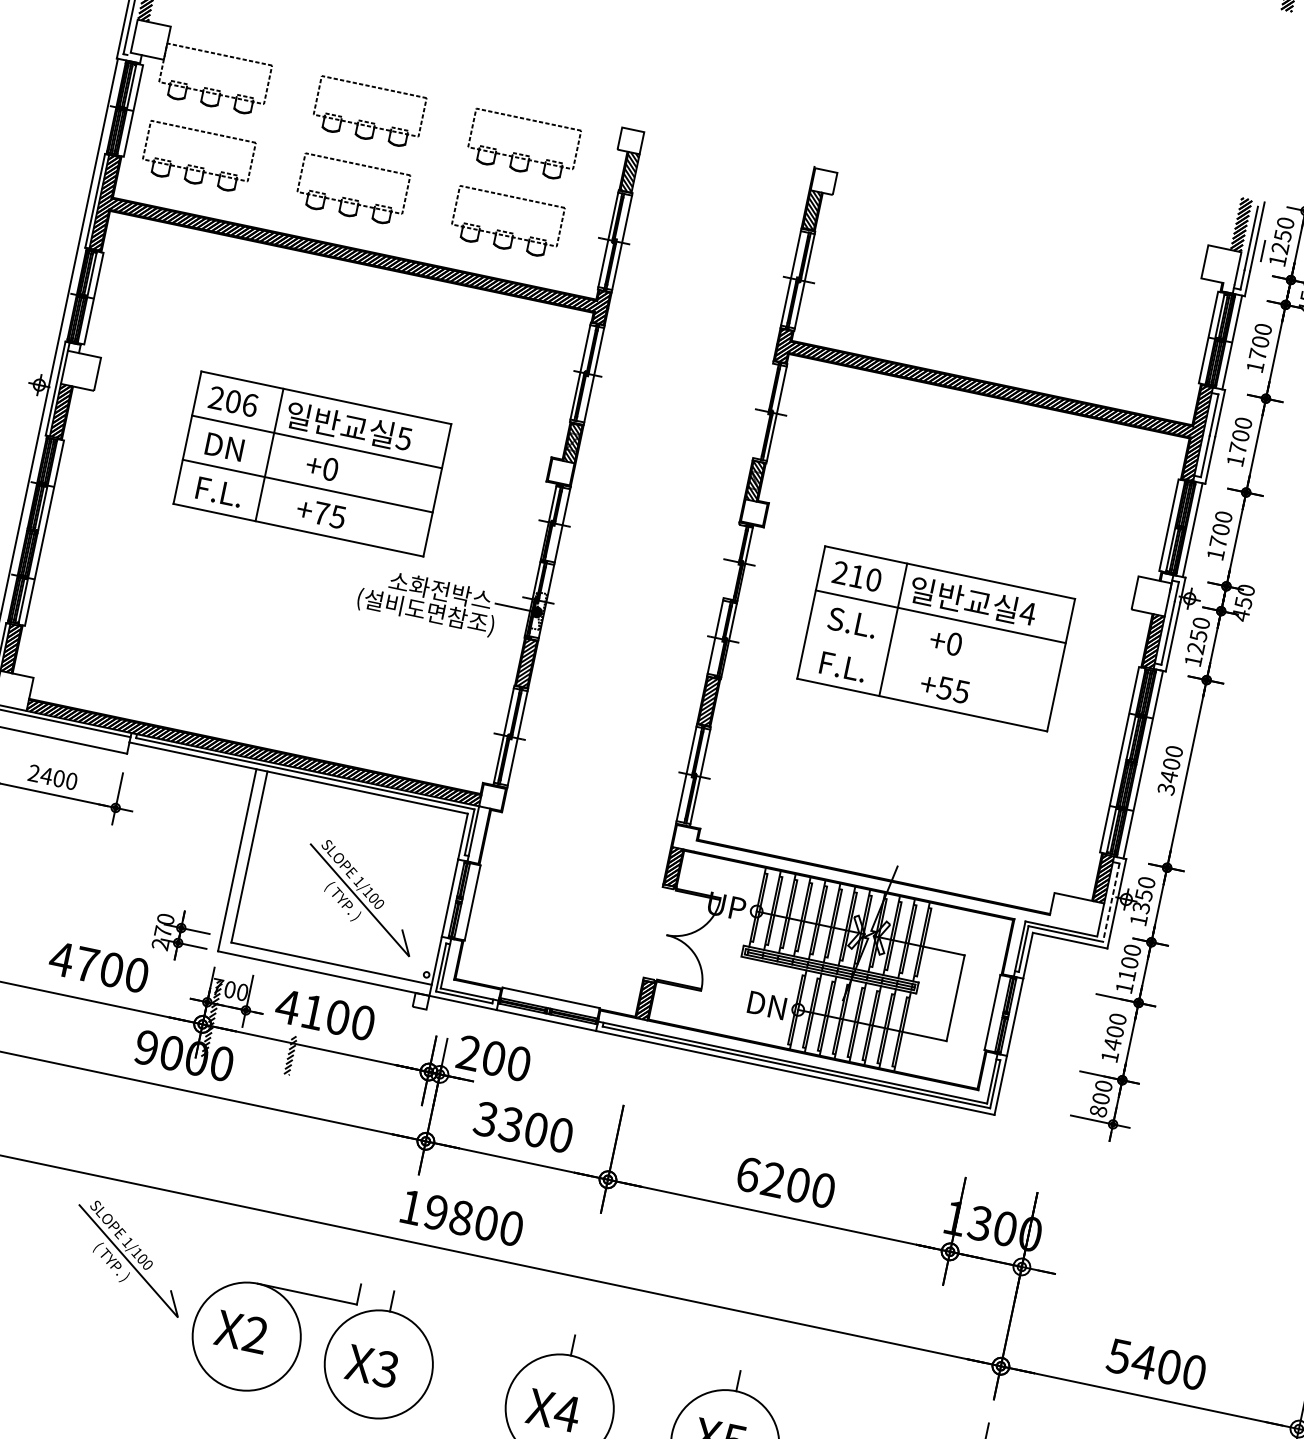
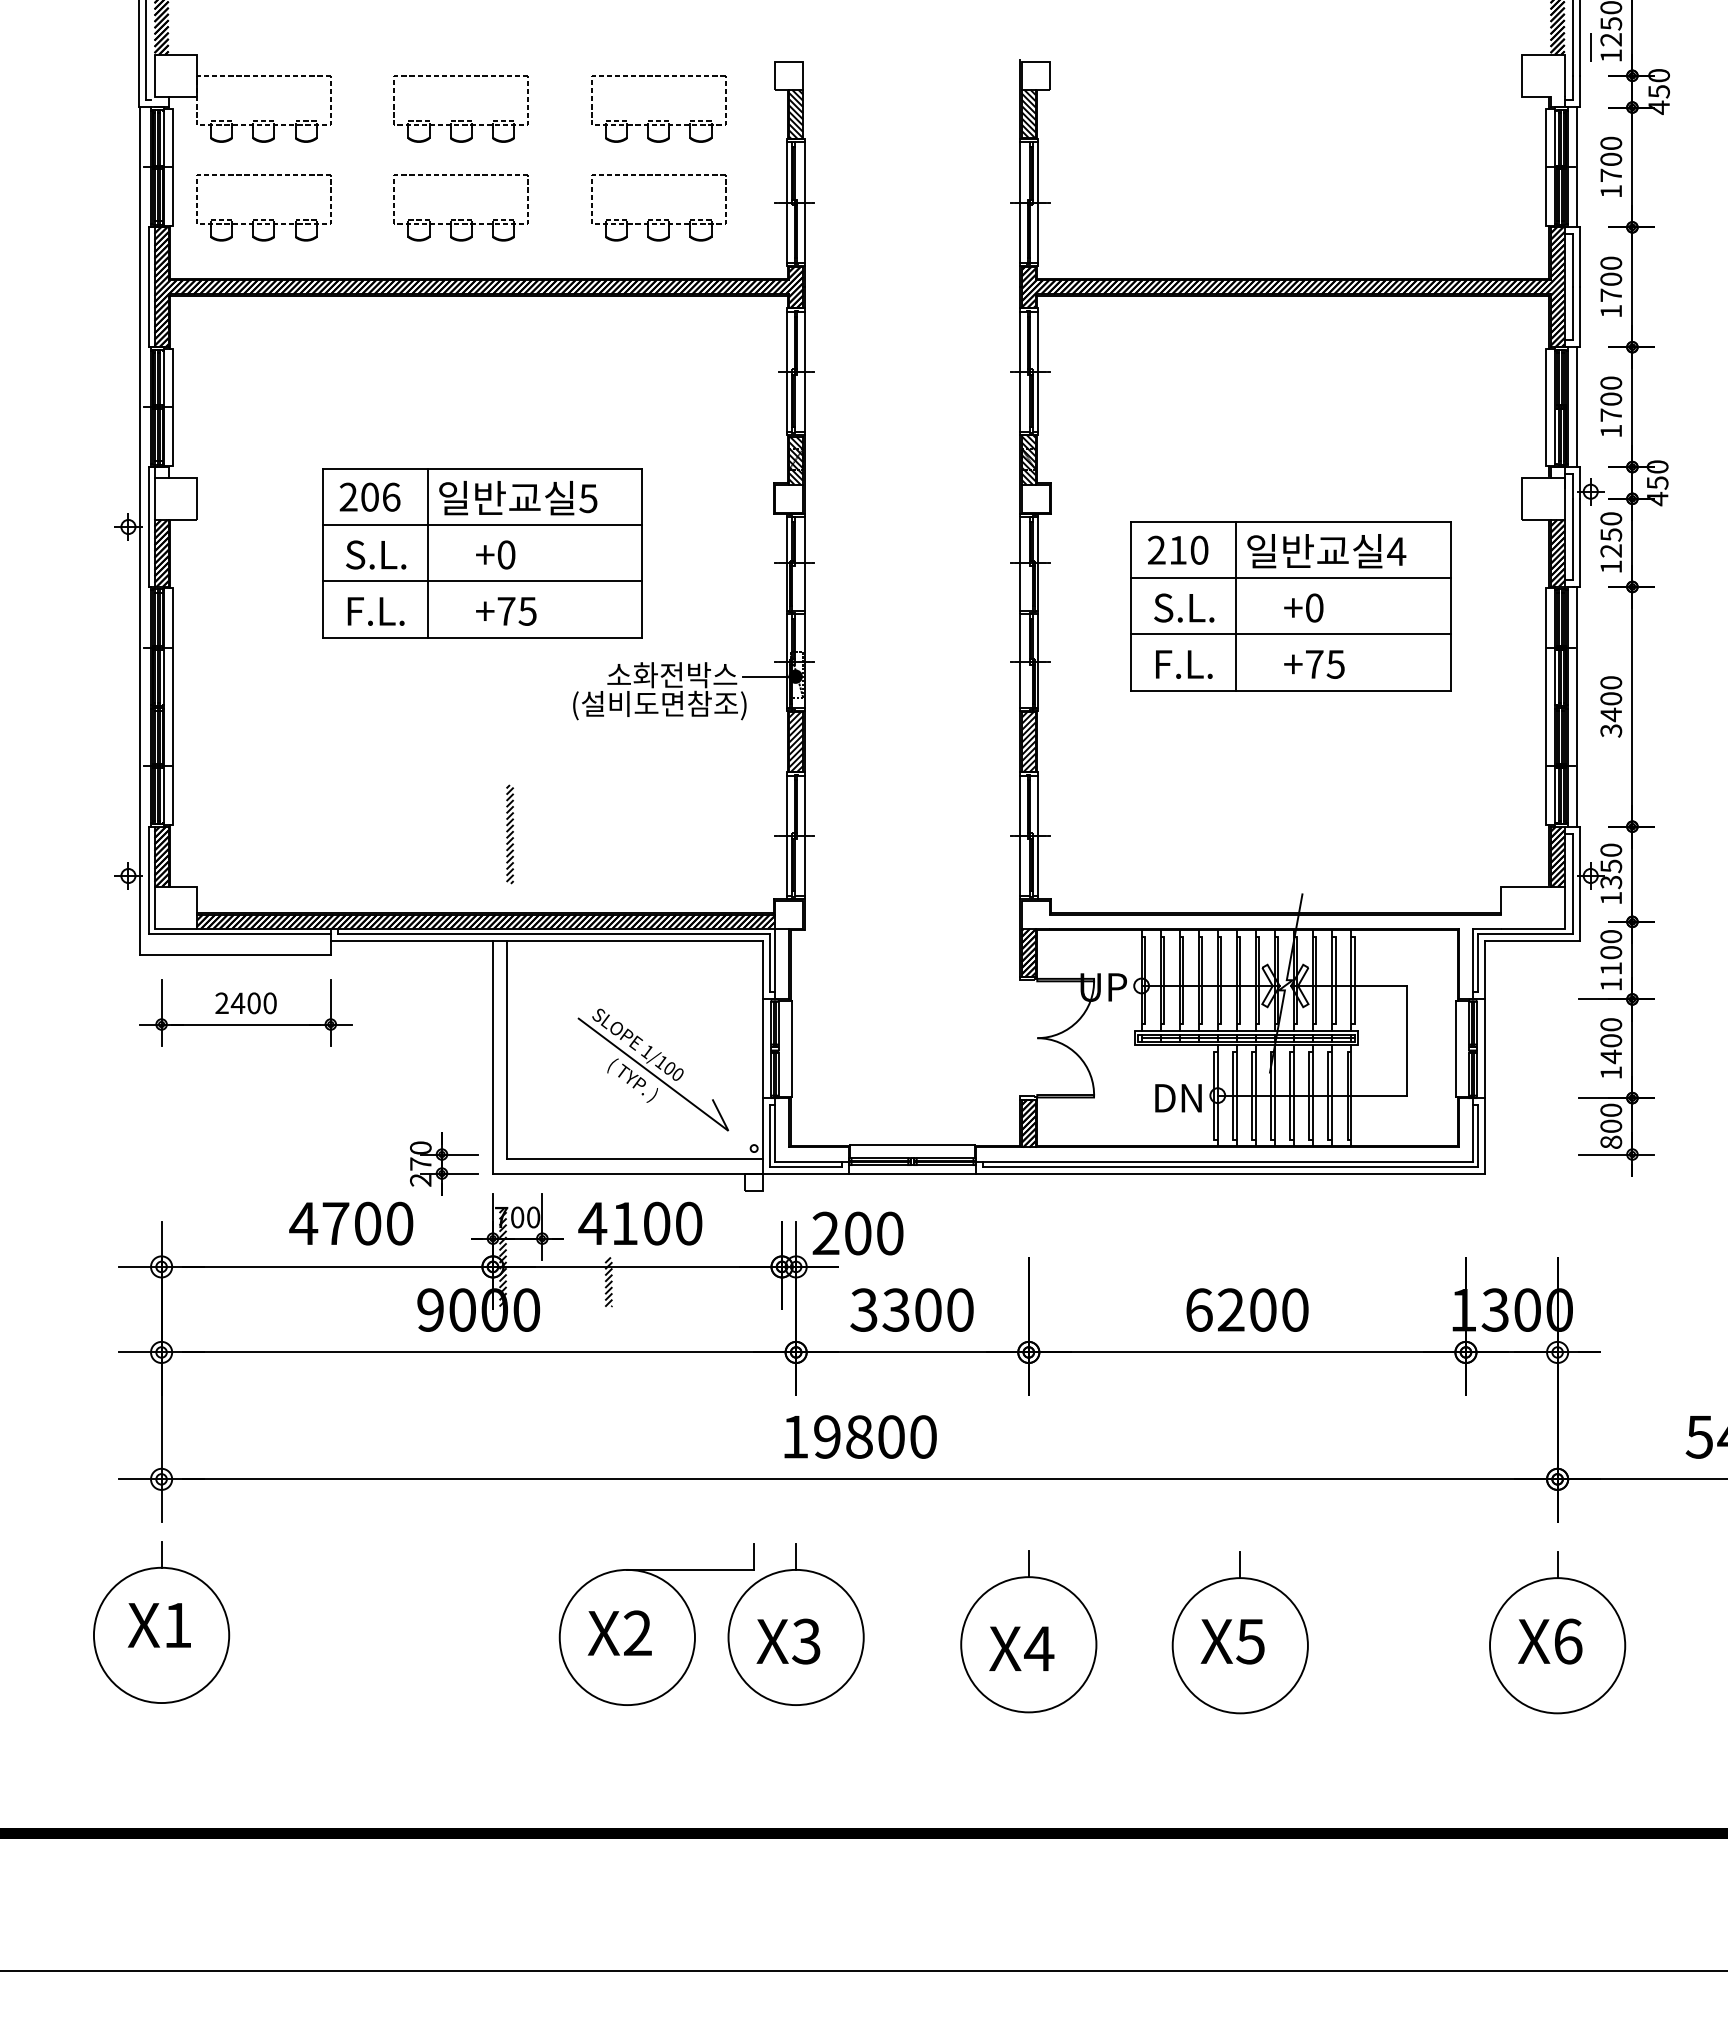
line: (763, 410) -> (1020, 371), added
text: (229, 447) -> (376, 554), DN -> S.L.
line: (731, 561) -> (1020, 564), added
line: (931, 660) -> (1290, 634), added
part: (286, 688) -> (509, 834), added
text: (945, 688) -> (1314, 664), +55 -> +75
line: (1111, 903) -> (1573, 884), dashed -> solid
part: (129, 1257) -> (463, 1570), removed

